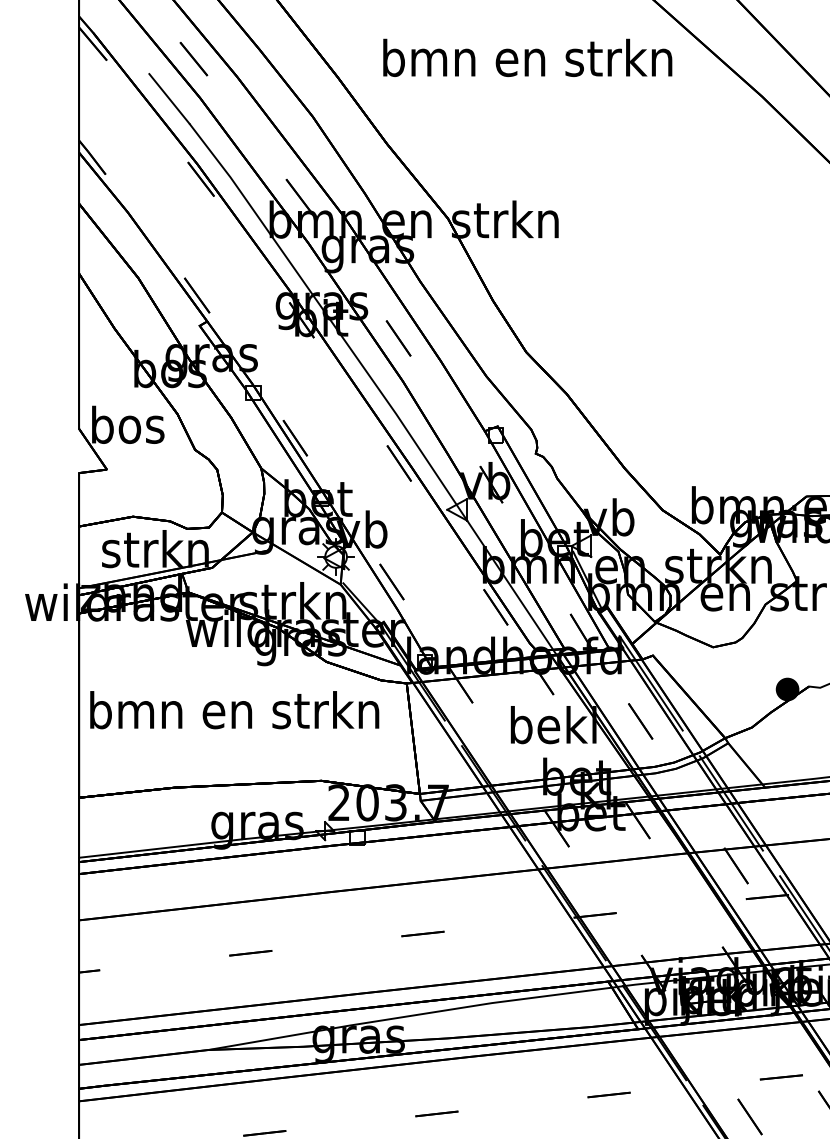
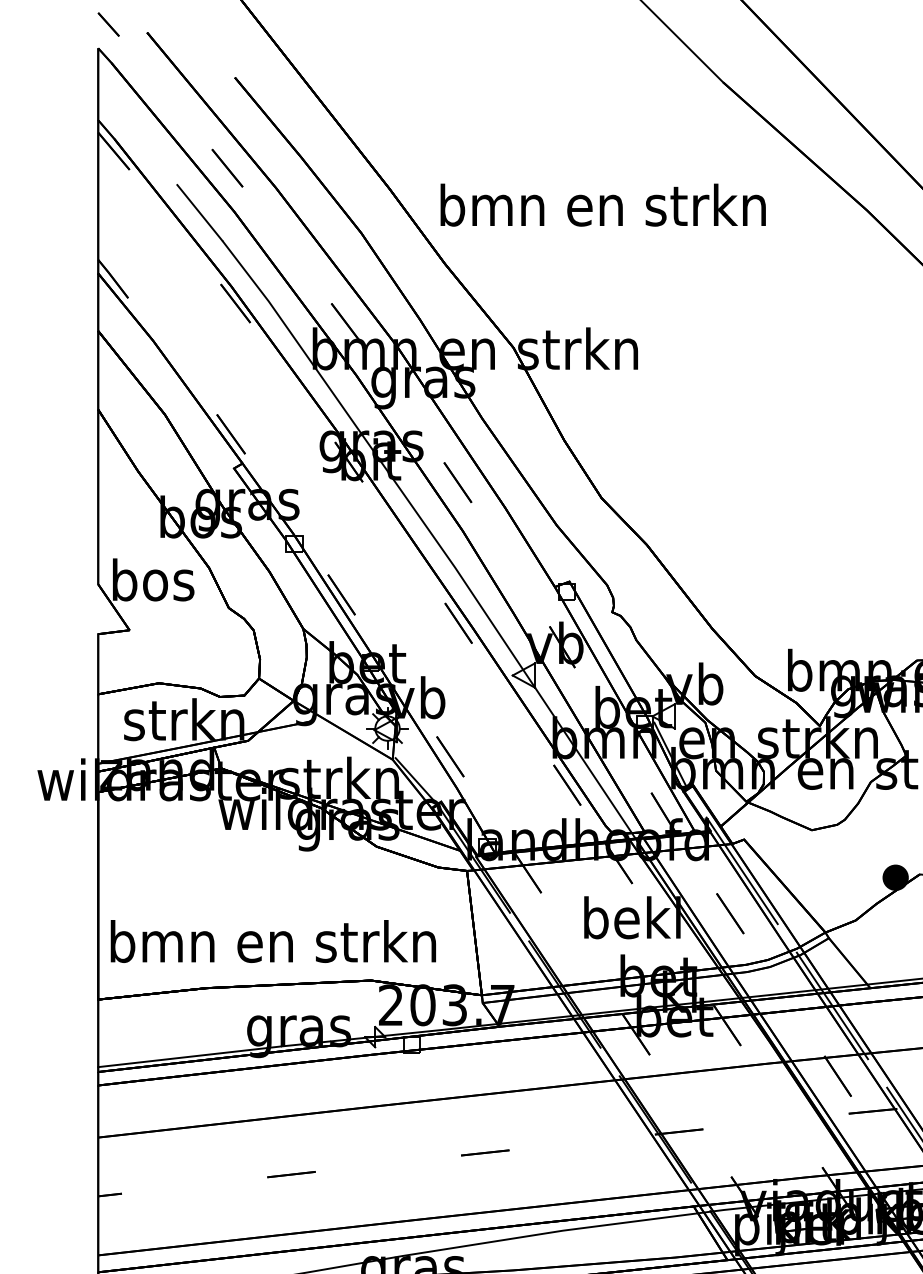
text: (527, 57) -> (602, 204), moved
text: (234, 710) -> (273, 941), moved

